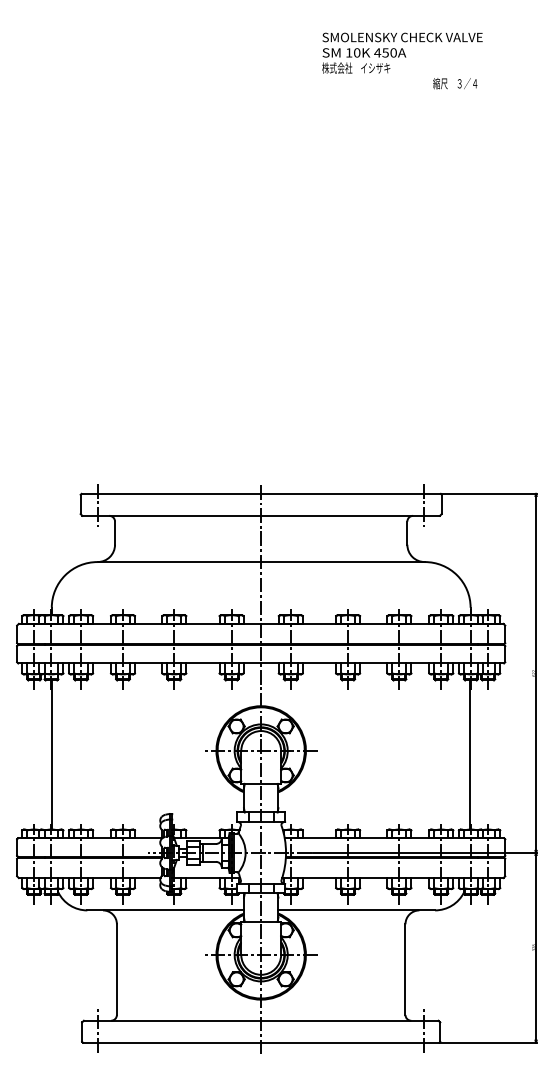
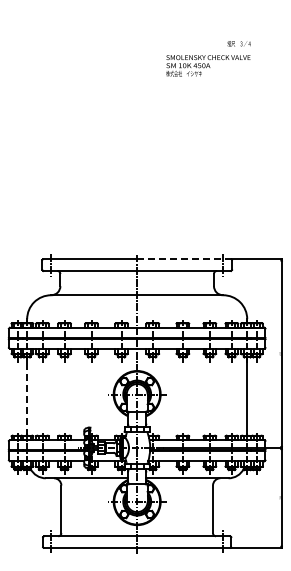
text: (402, 52) -> (208, 65), moved
line: (349, 494) -> (183, 259), solid -> dashed
line: (52, 754) -> (27, 396), solid -> dashed

